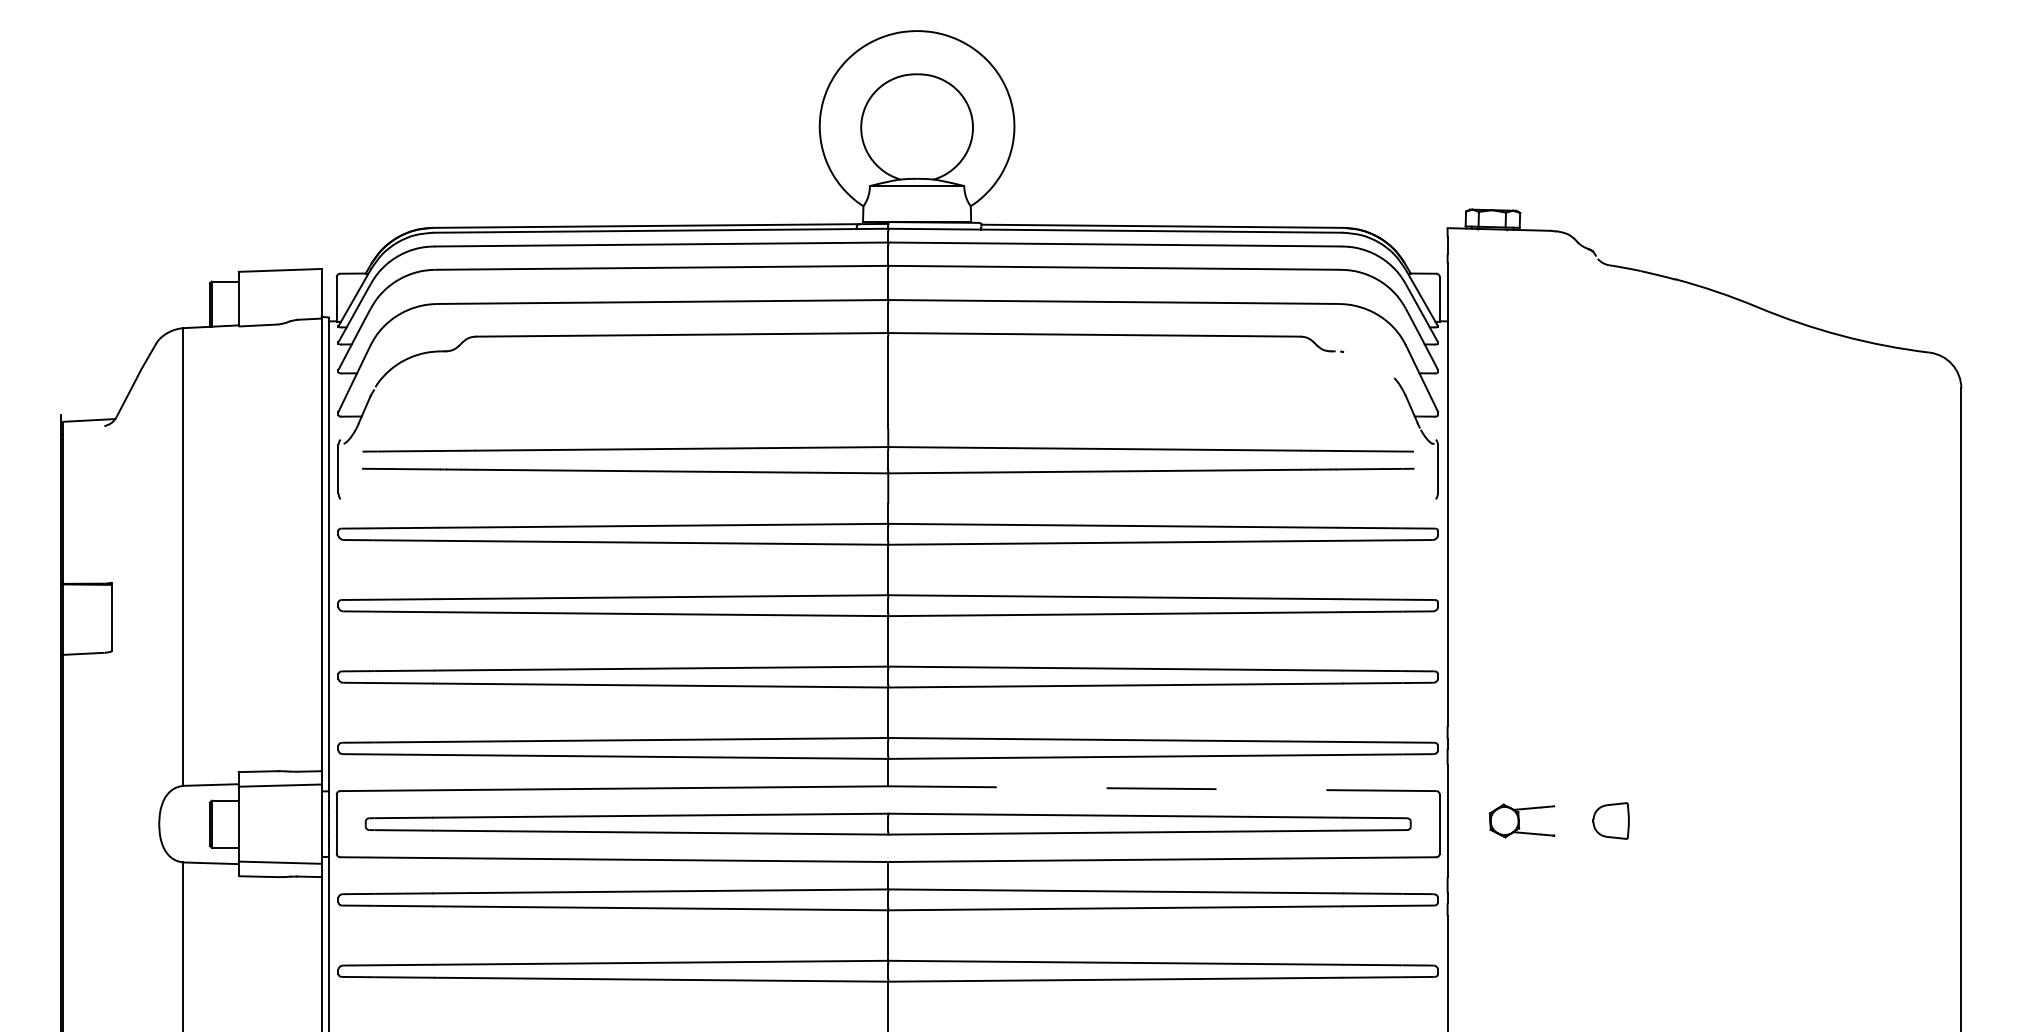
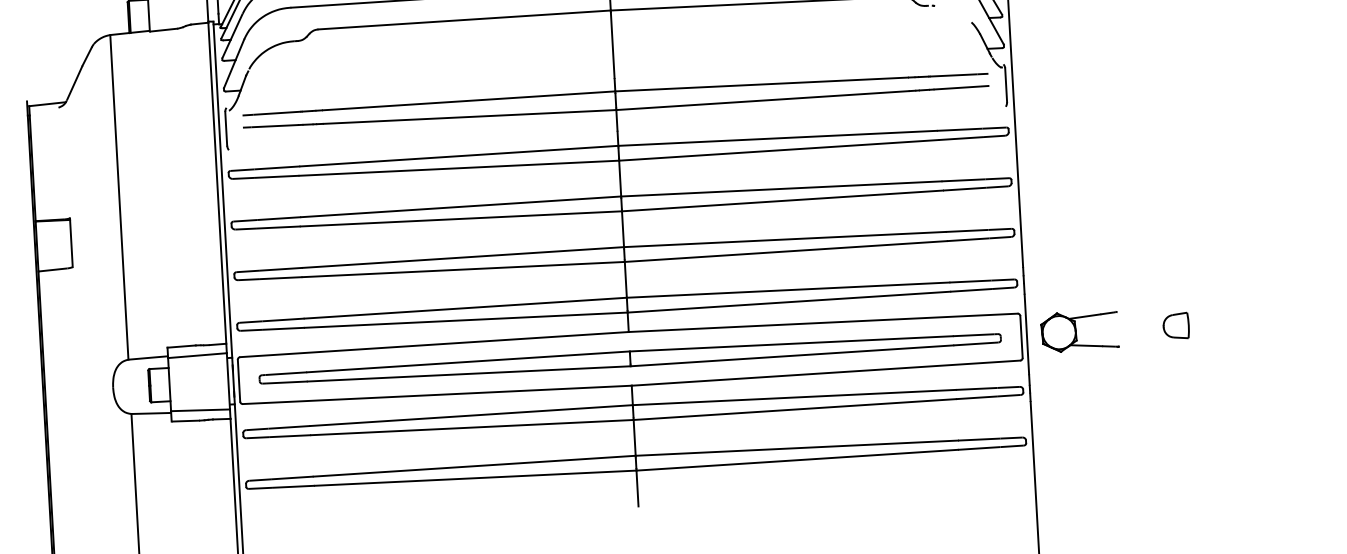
line: (1161, 788) -> (822, 322), dashed -> solid
part: (1521, 820) -> (1079, 331), size x1.67
part: (1610, 820) -> (1175, 325), moved

